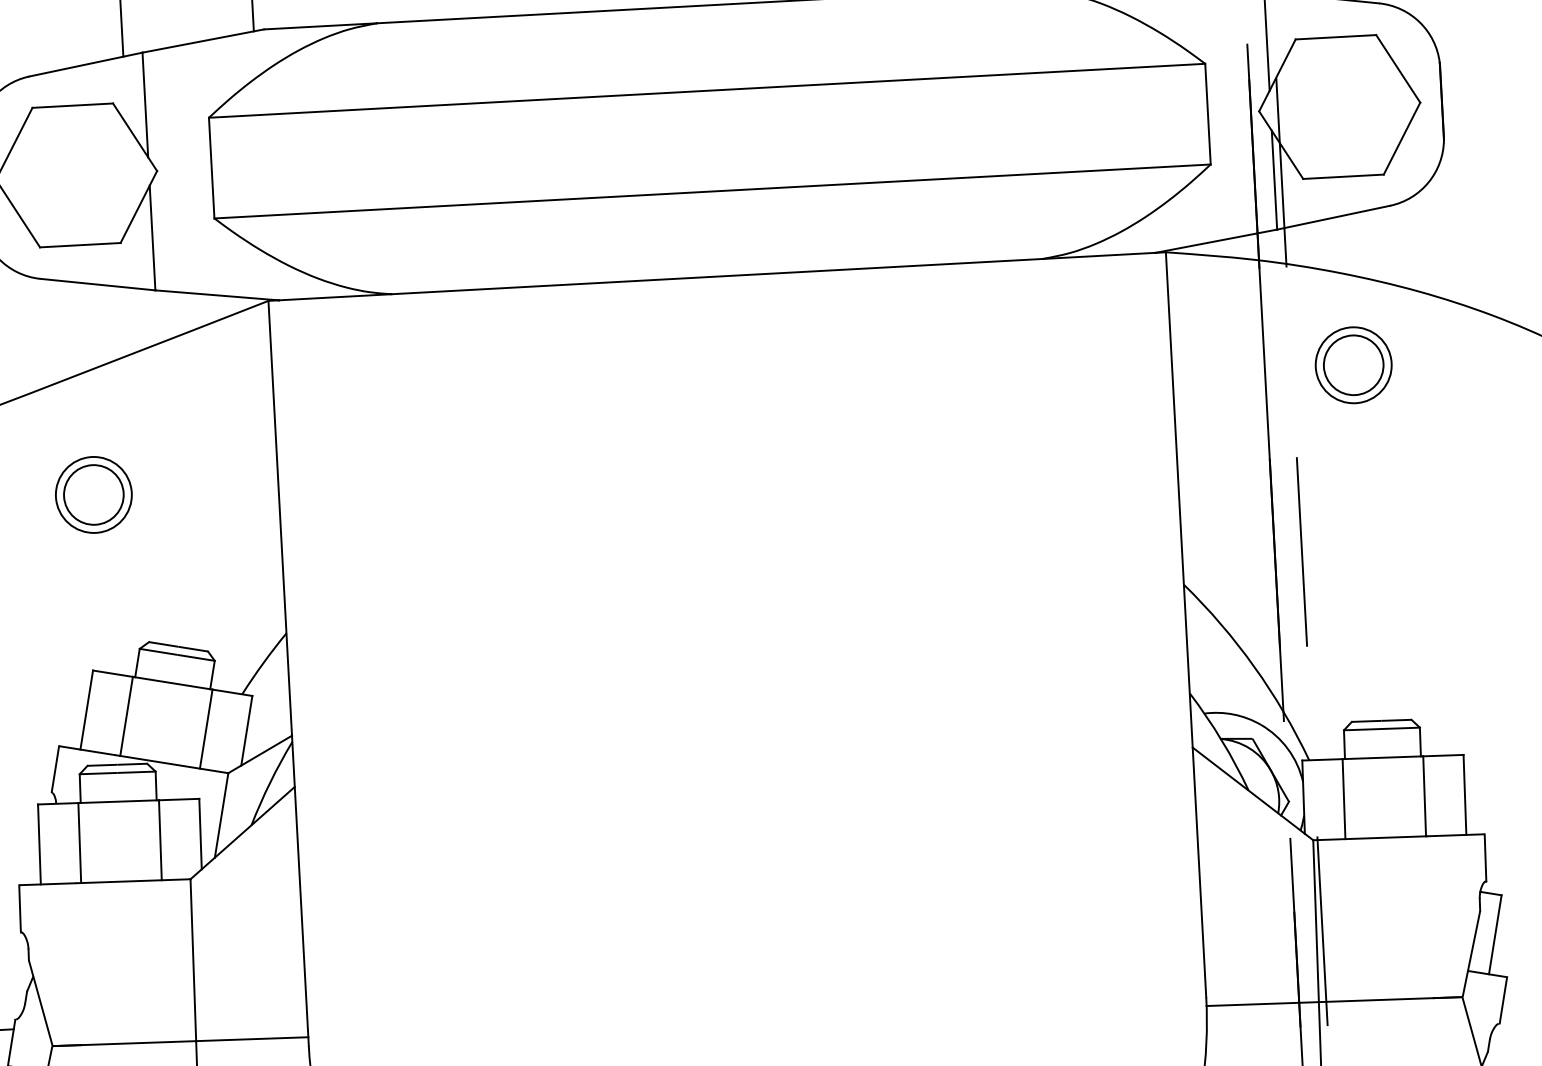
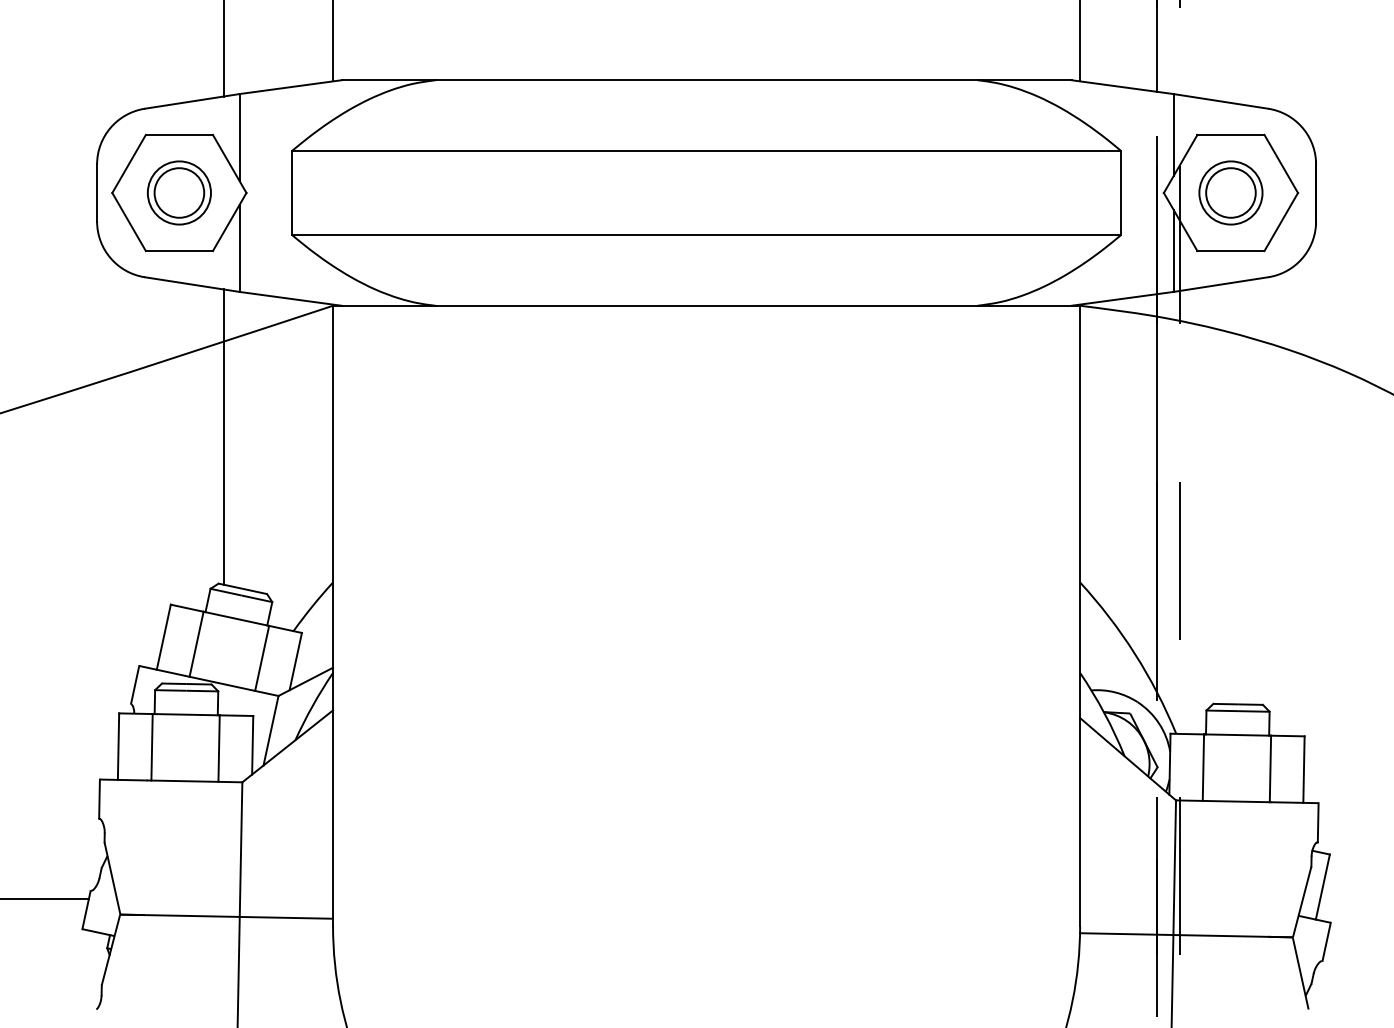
part: (1353, 364) -> (1230, 192), moved
line: (145, 465) -> (223, 436), added
part: (93, 494) -> (179, 192), moved

